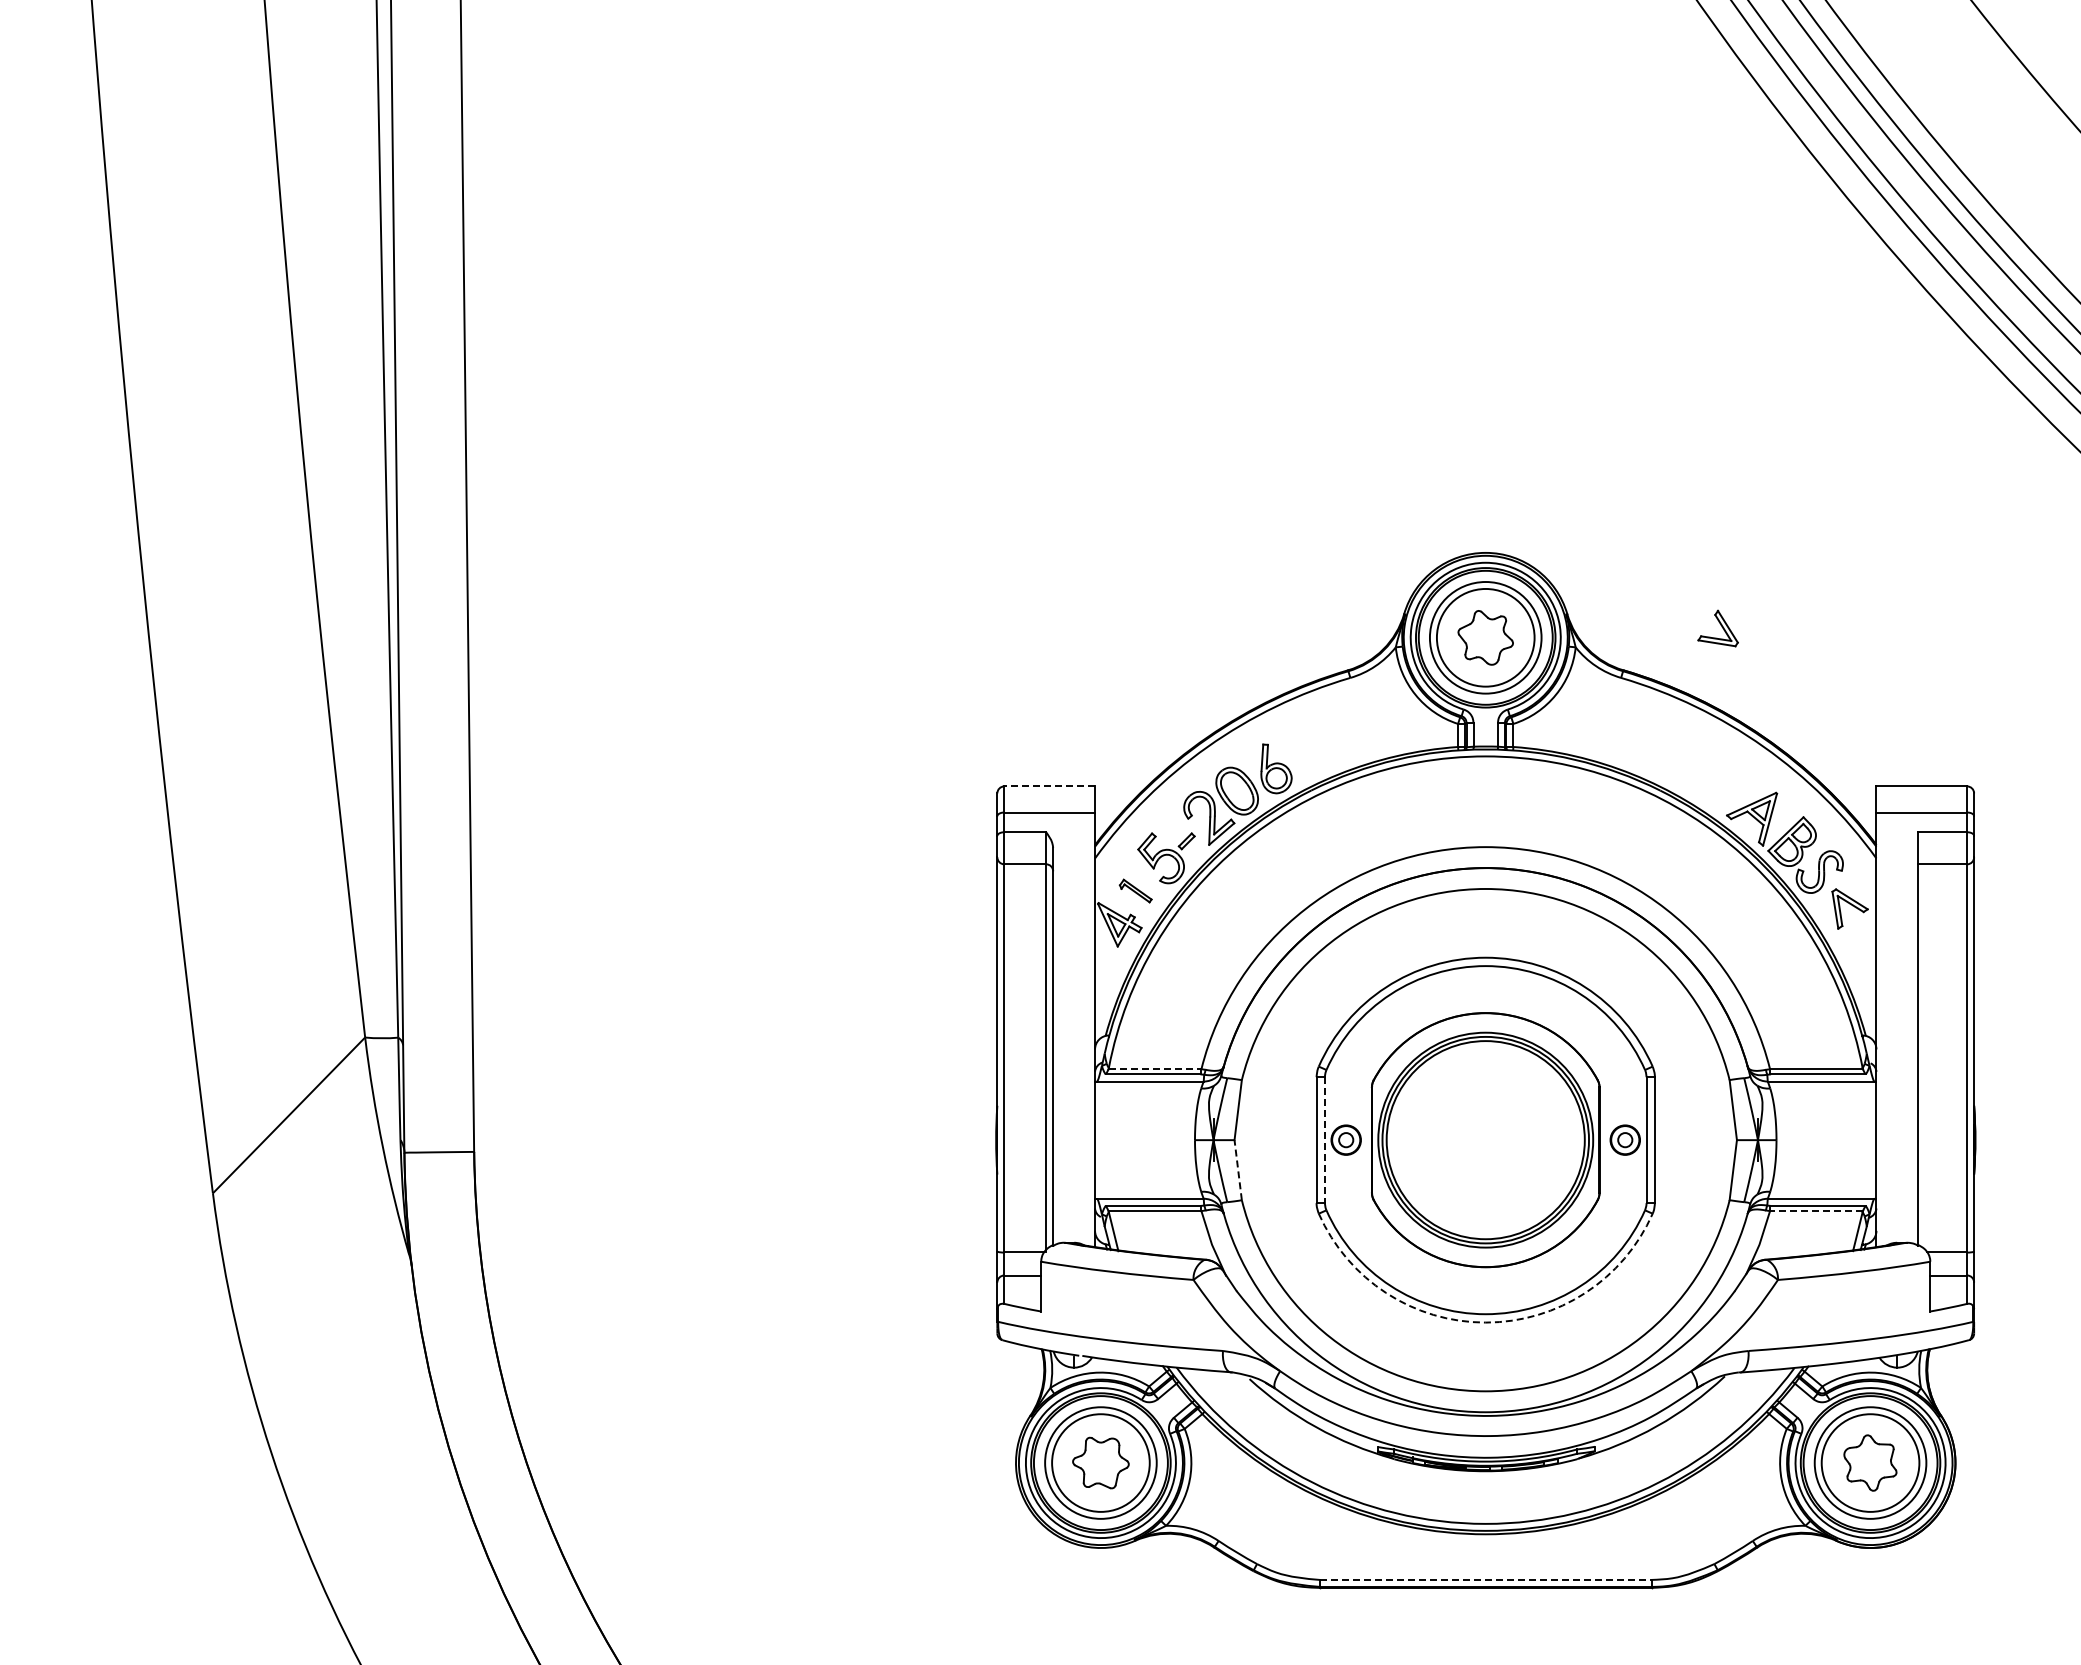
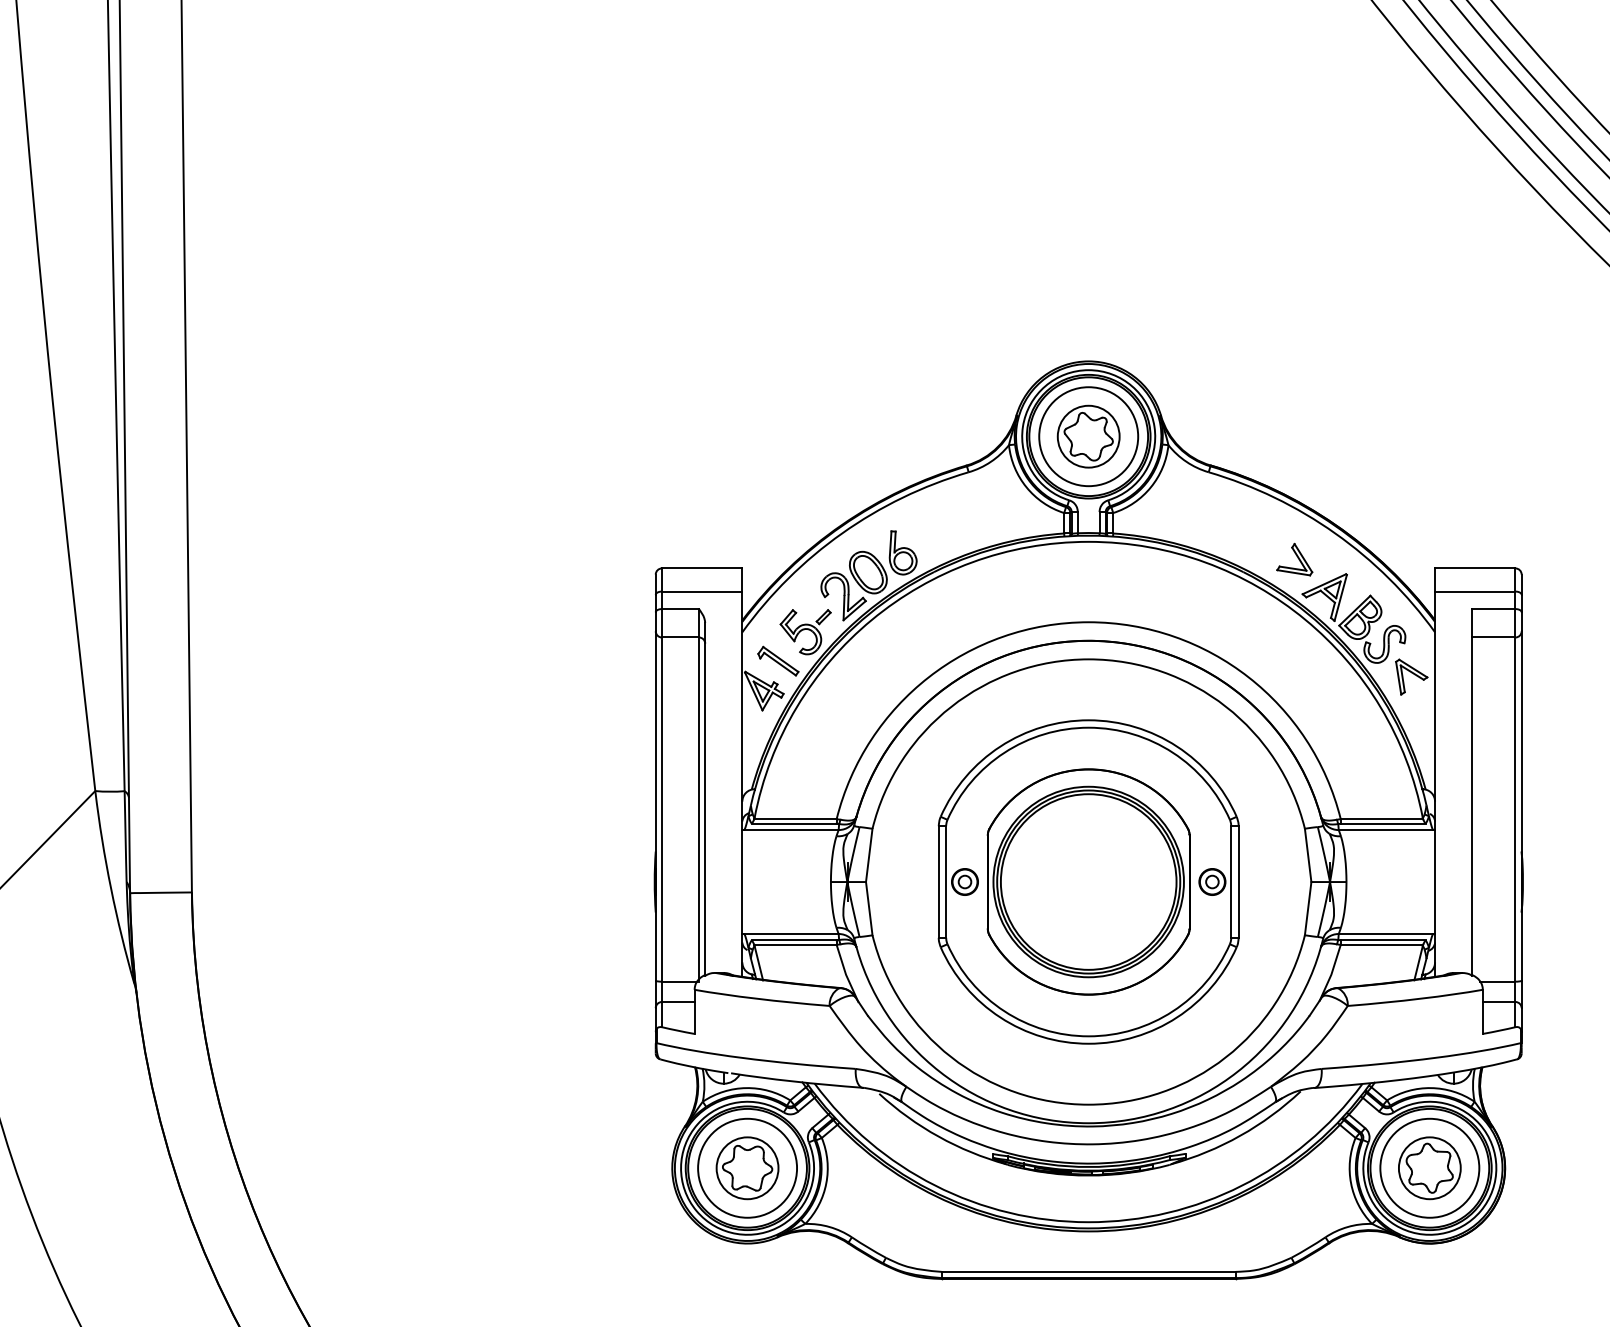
part: (1717, 628) -> (1294, 559), moved
circle: (1485, 637) -> (1088, 436), size x0.71
line: (1049, 786) -> (701, 568), dashed -> solid
part: (1135, 890) -> (778, 660), size x1.43
line: (1155, 1069) -> (795, 819), dashed -> solid
line: (1324, 1140) -> (945, 882), dashed -> solid
line: (1238, 1169) -> (869, 908), dashed -> solid
line: (1816, 1211) -> (1381, 945), dashed -> solid
arc: (1485, 1322) -> (1088, 1043), dashed -> solid
circle: (1100, 1462) -> (747, 1167), size x0.71
circle: (1870, 1462) -> (1429, 1167), size x0.71
line: (1485, 1579) -> (1088, 1271), dashed -> solid

